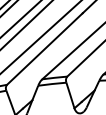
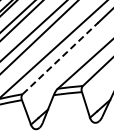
line: (44, 49) -> (60, 58), solid -> dashed

